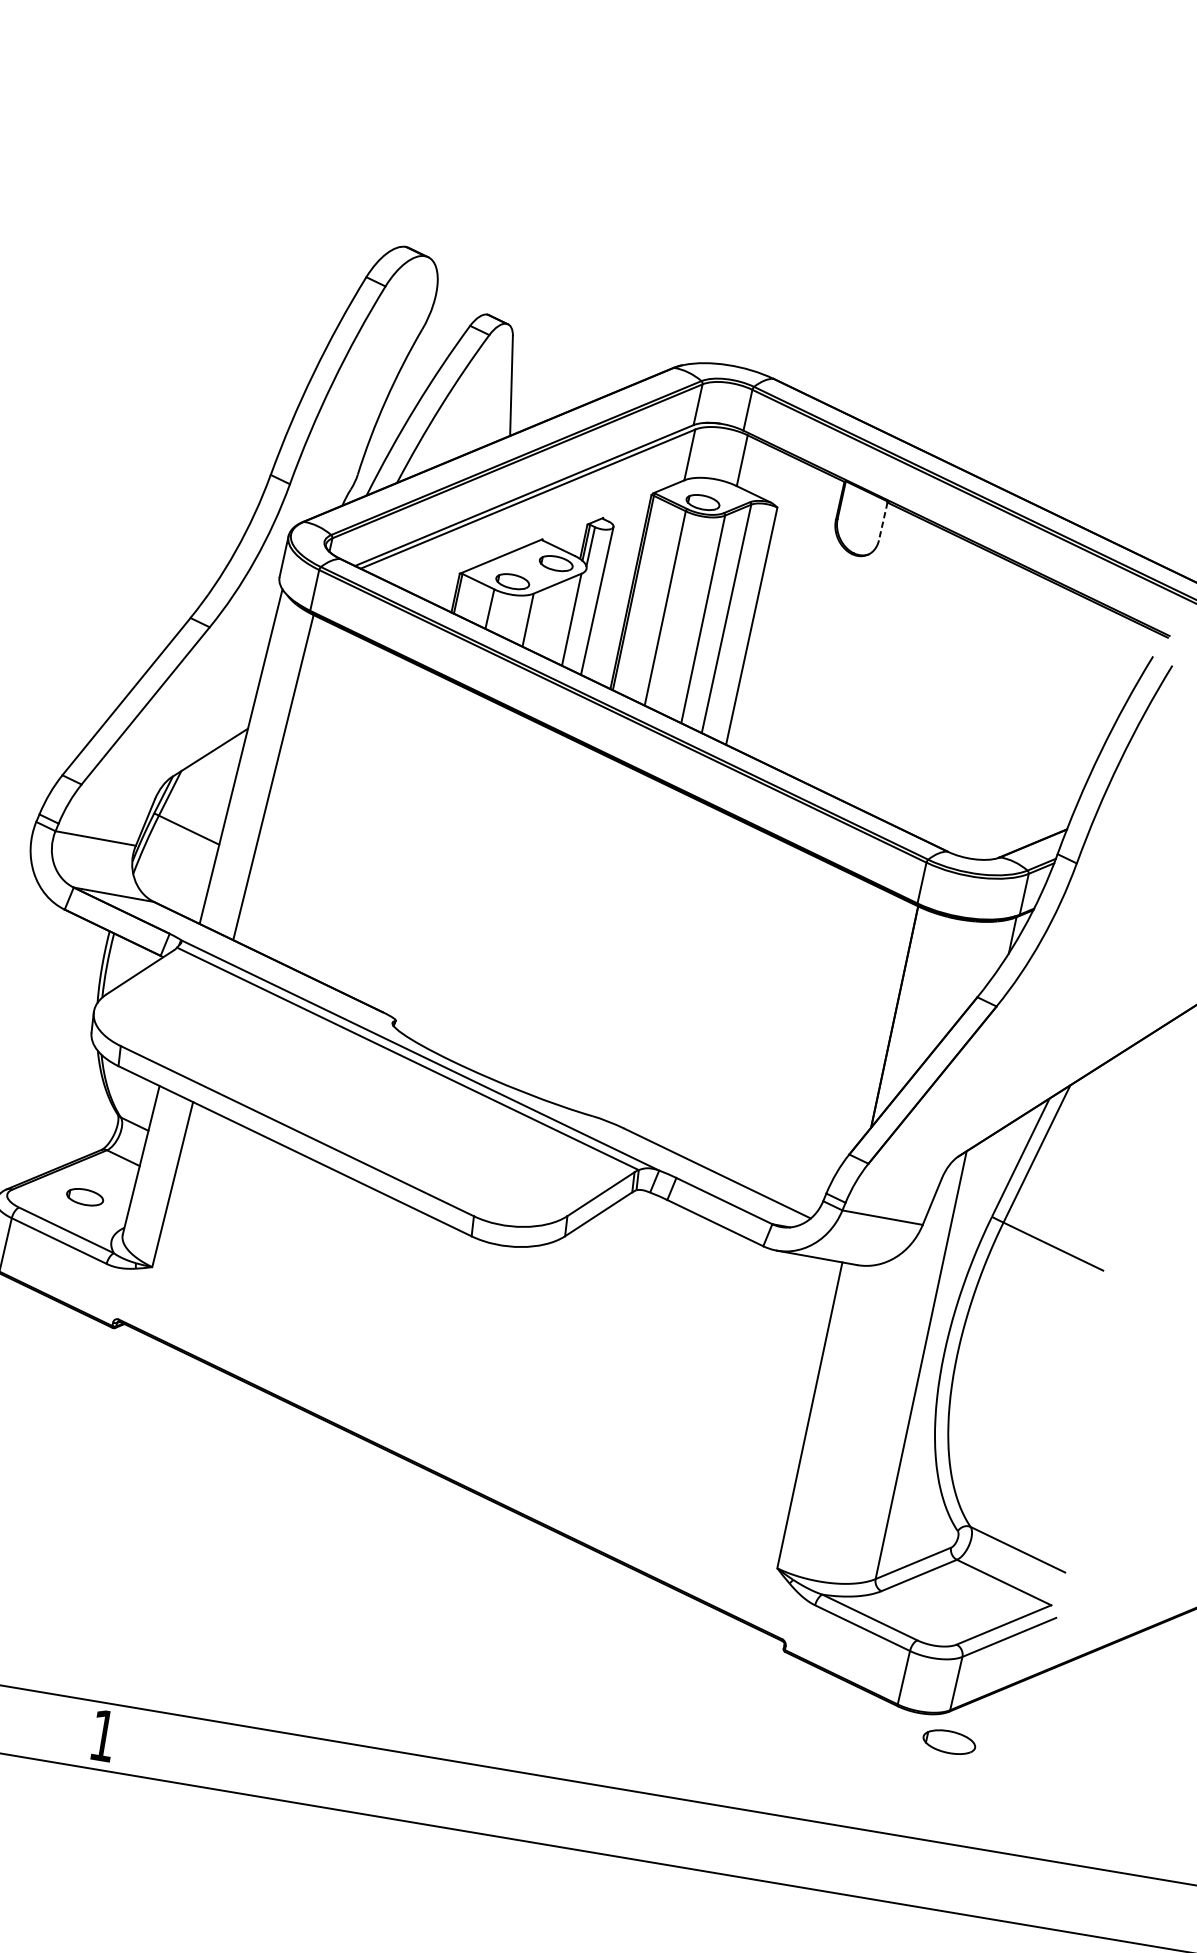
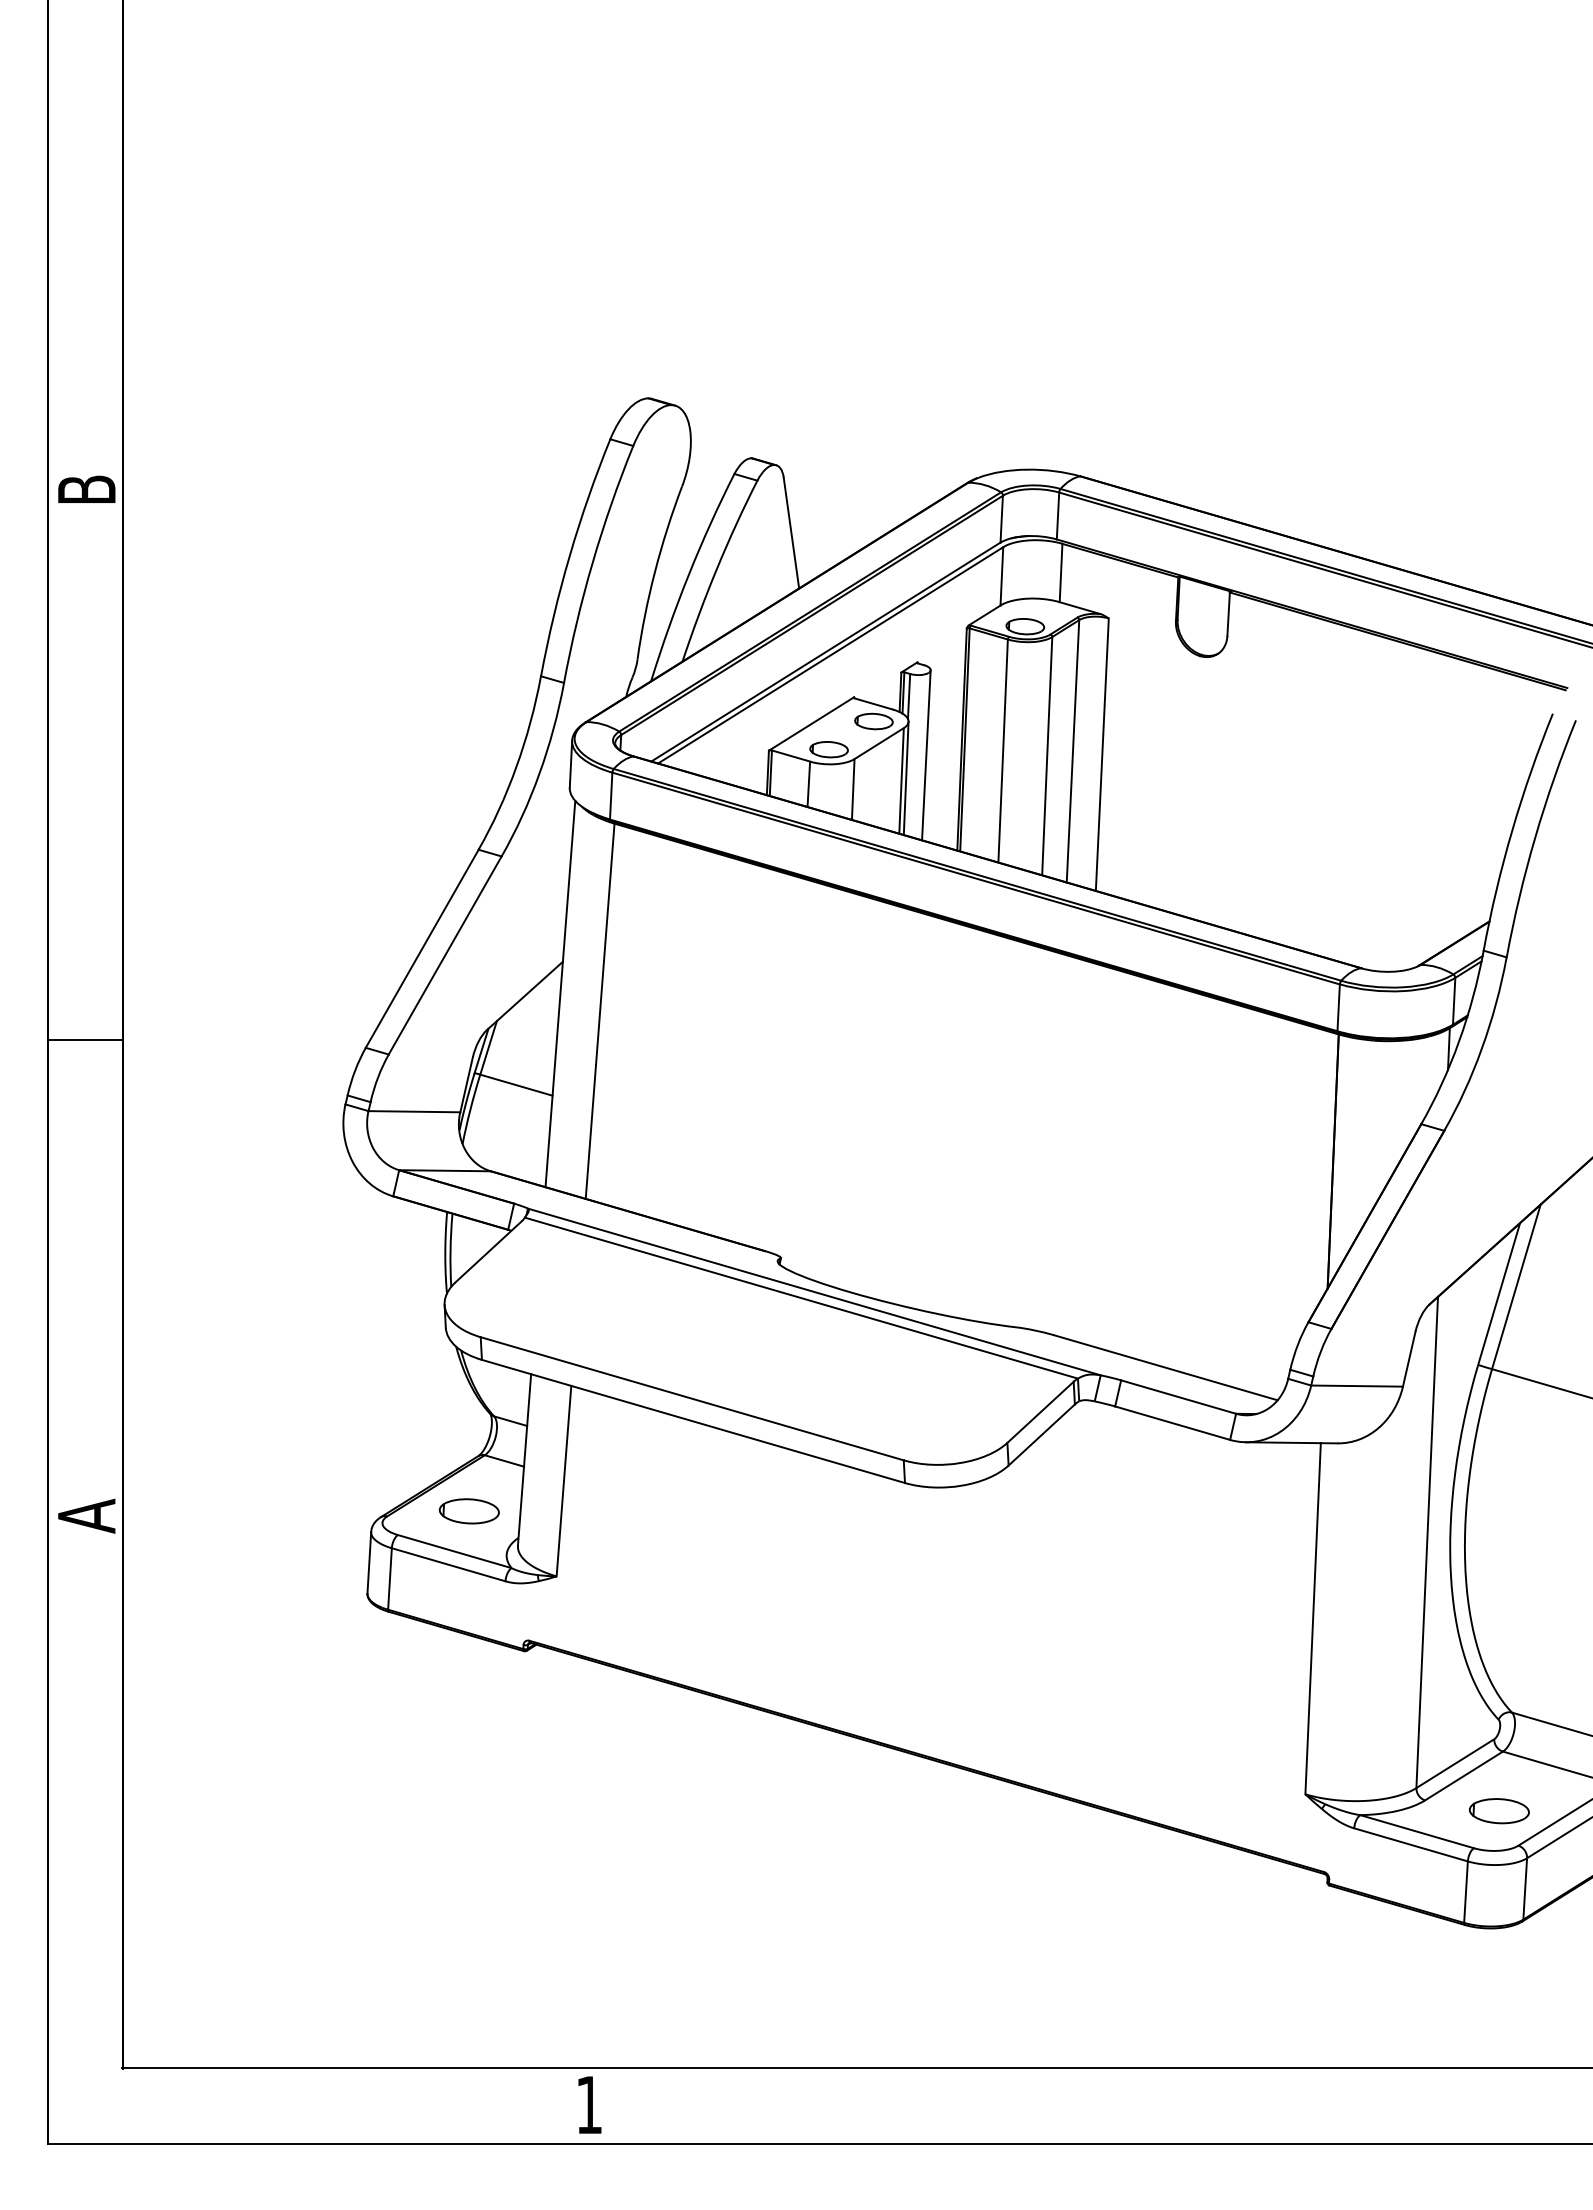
line: (883, 521) -> (1228, 614), dashed -> solid
line: (575, 618) -> (905, 778), added
part: (84, 1197) -> (468, 1511), size x1.43
part: (948, 1742) -> (1498, 1811), moved

